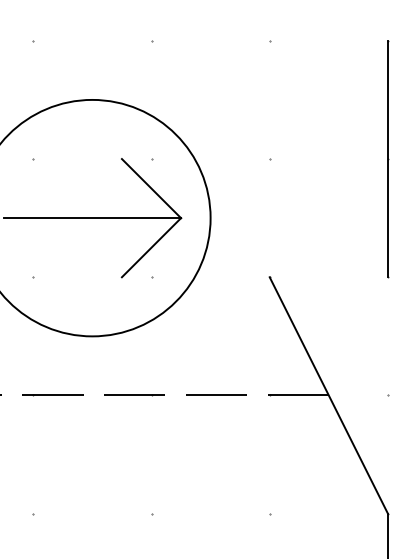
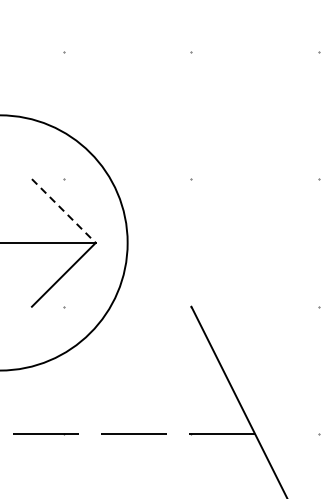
line: (387, 158) -> (318, 178), removed
line: (151, 188) -> (63, 210), solid -> dashed

